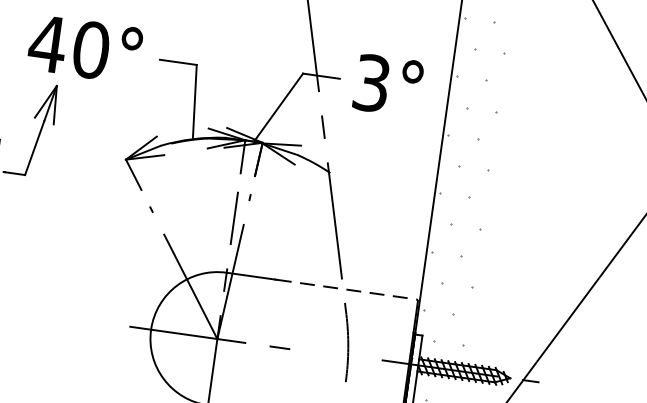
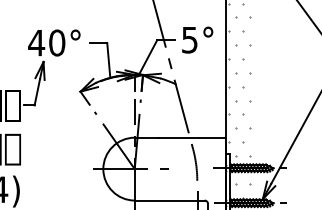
text: (371, 81) -> (189, 39), 3° -> 5°
line: (348, 289) -> (192, 137), dashed -> solid

